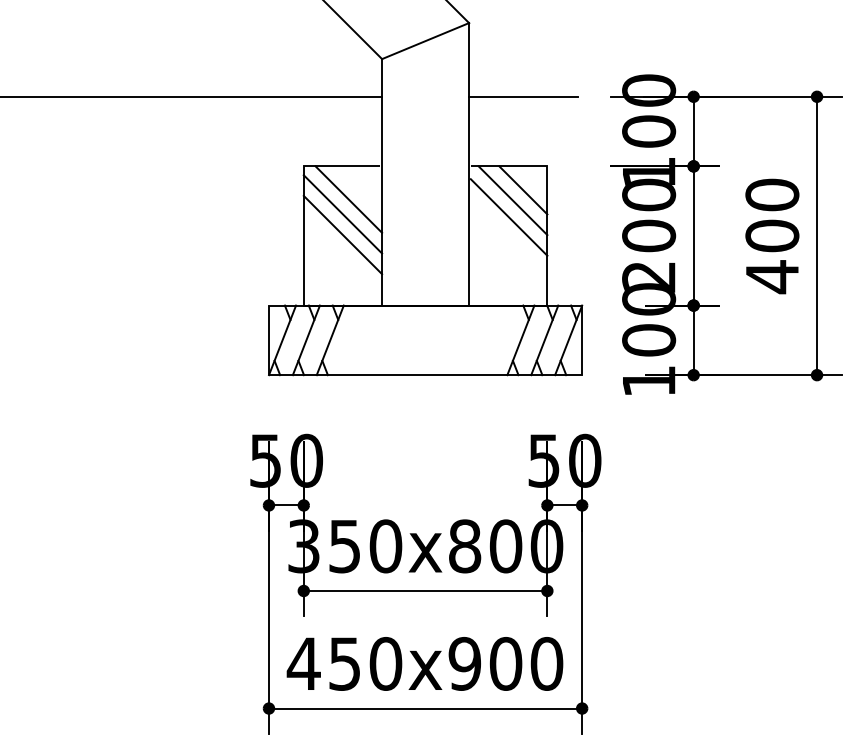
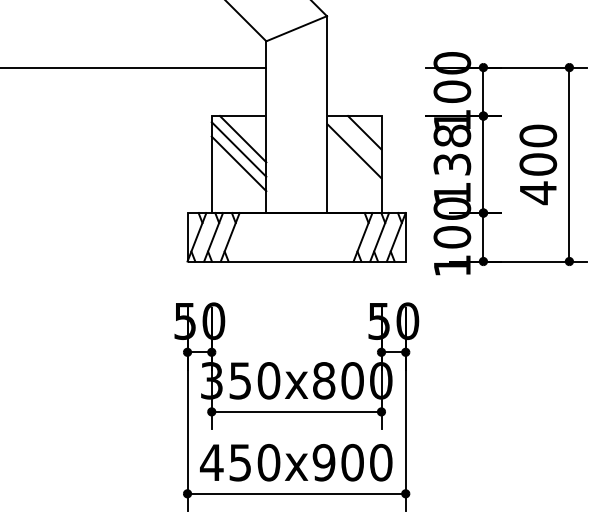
line: (522, 96) -> (364, 67), removed
line: (512, 200) -> (357, 139), removed
text: (649, 234) -> (452, 163), 200 -> 138

